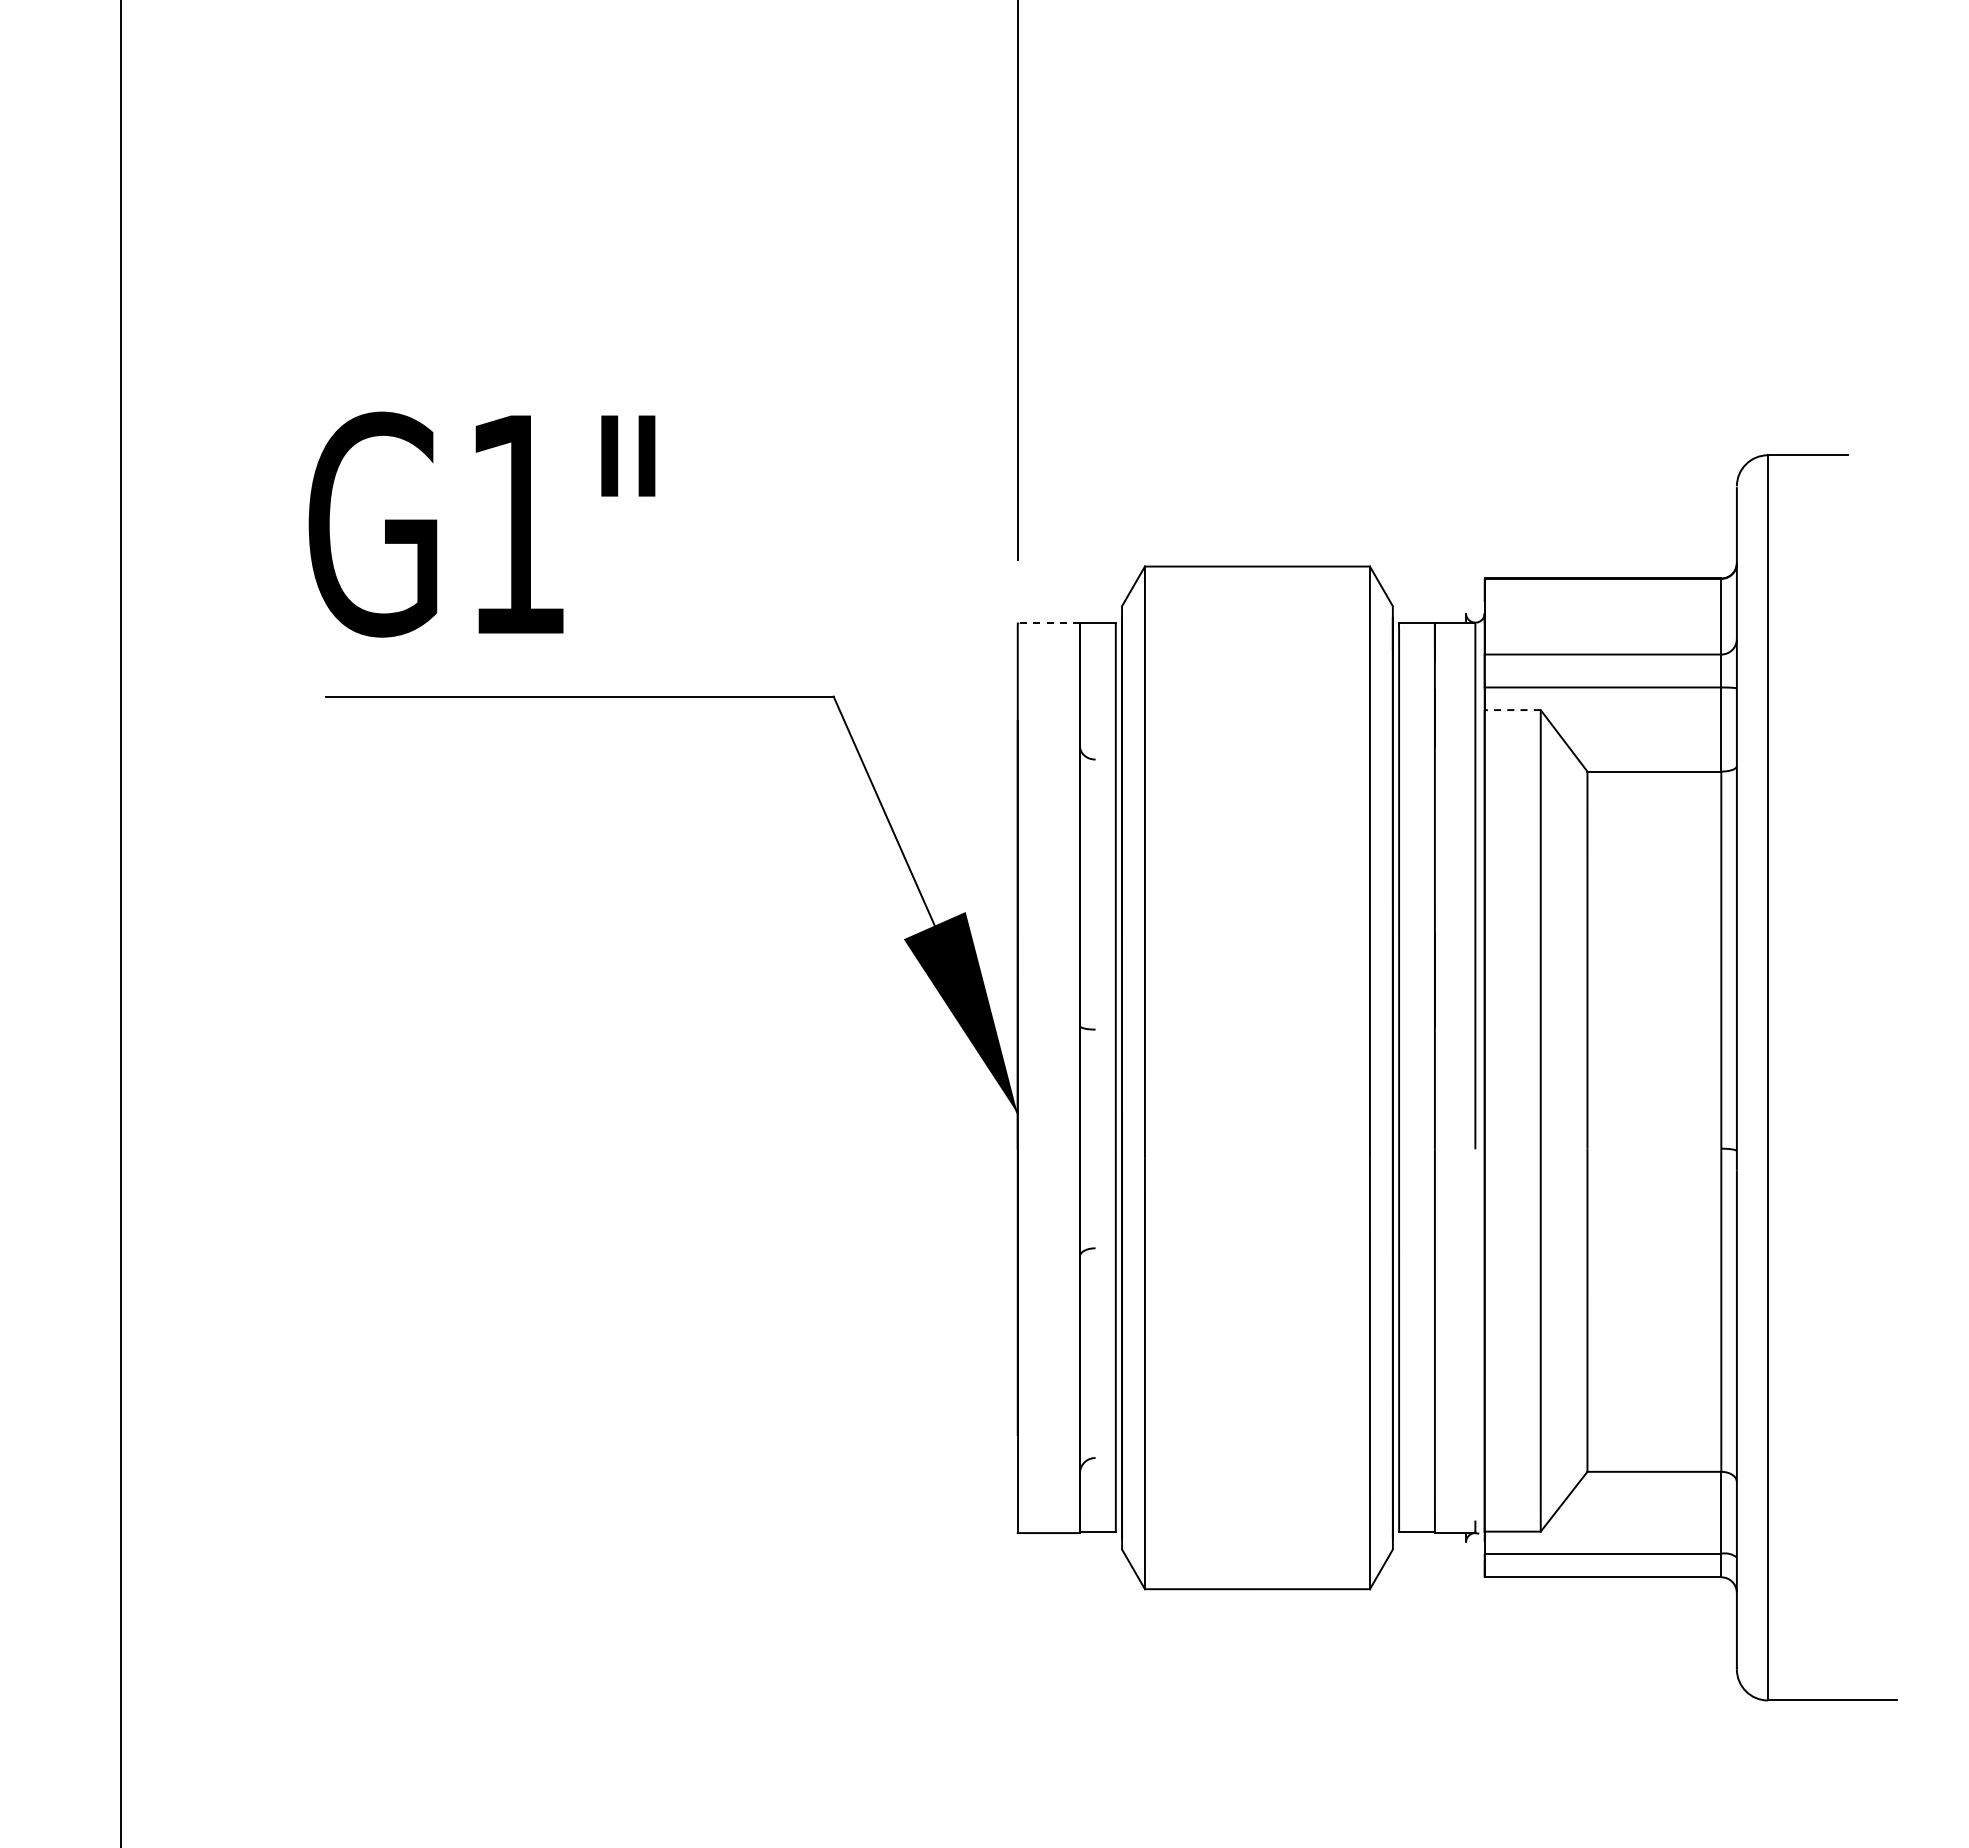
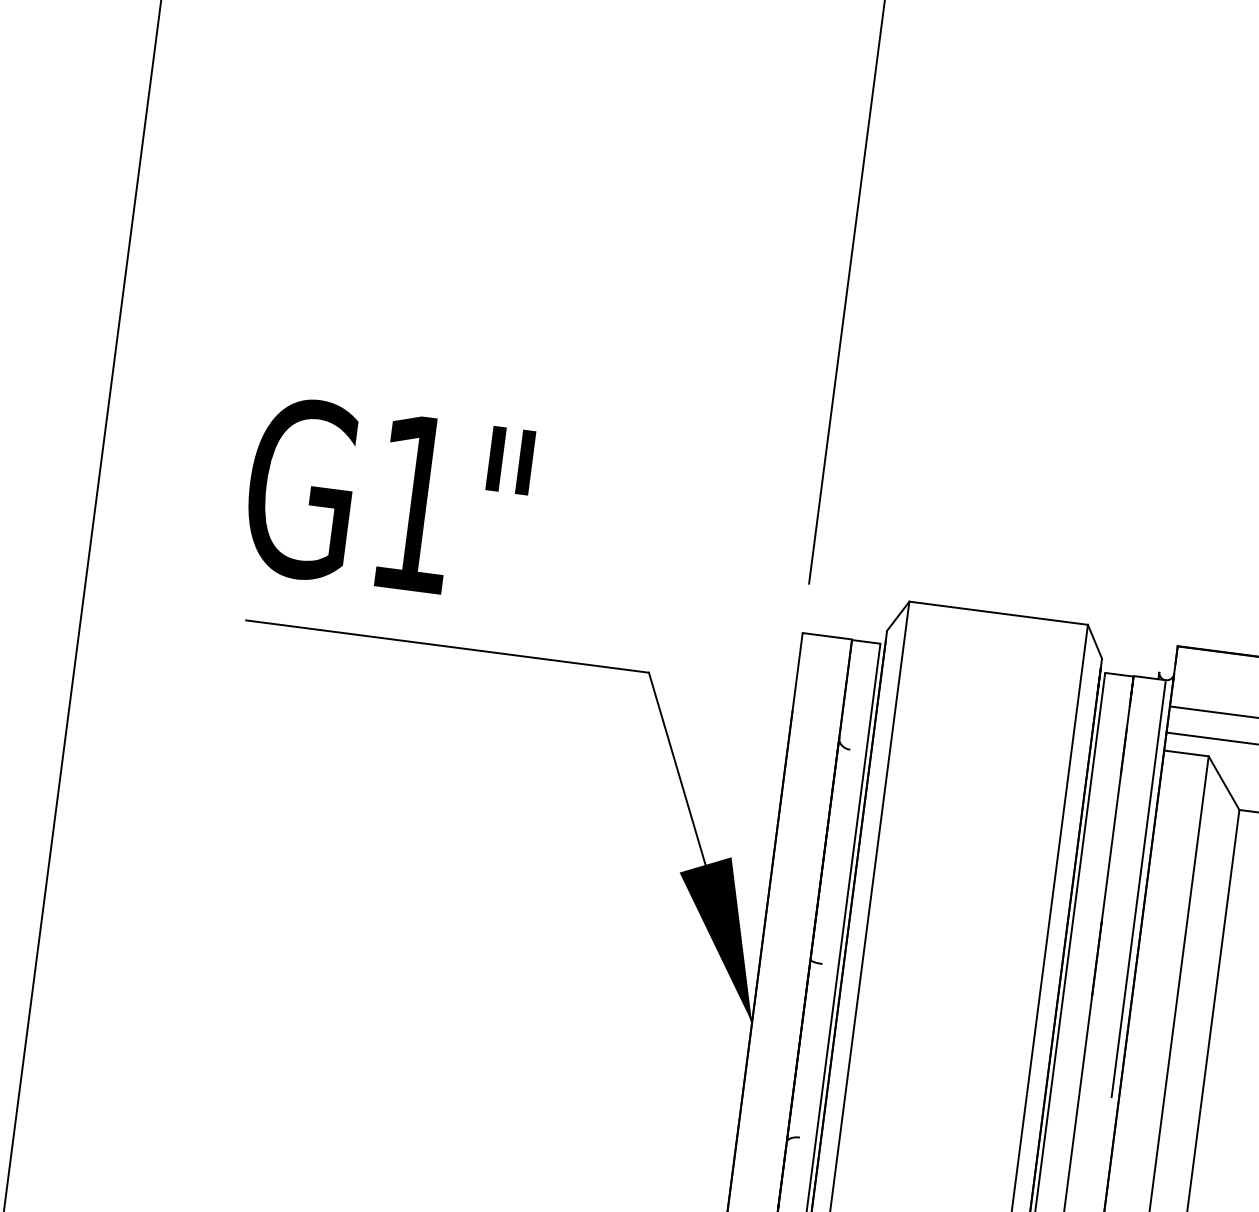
line: (1048, 622) -> (827, 636), dashed -> solid
line: (1512, 710) -> (1186, 753), dashed -> solid

